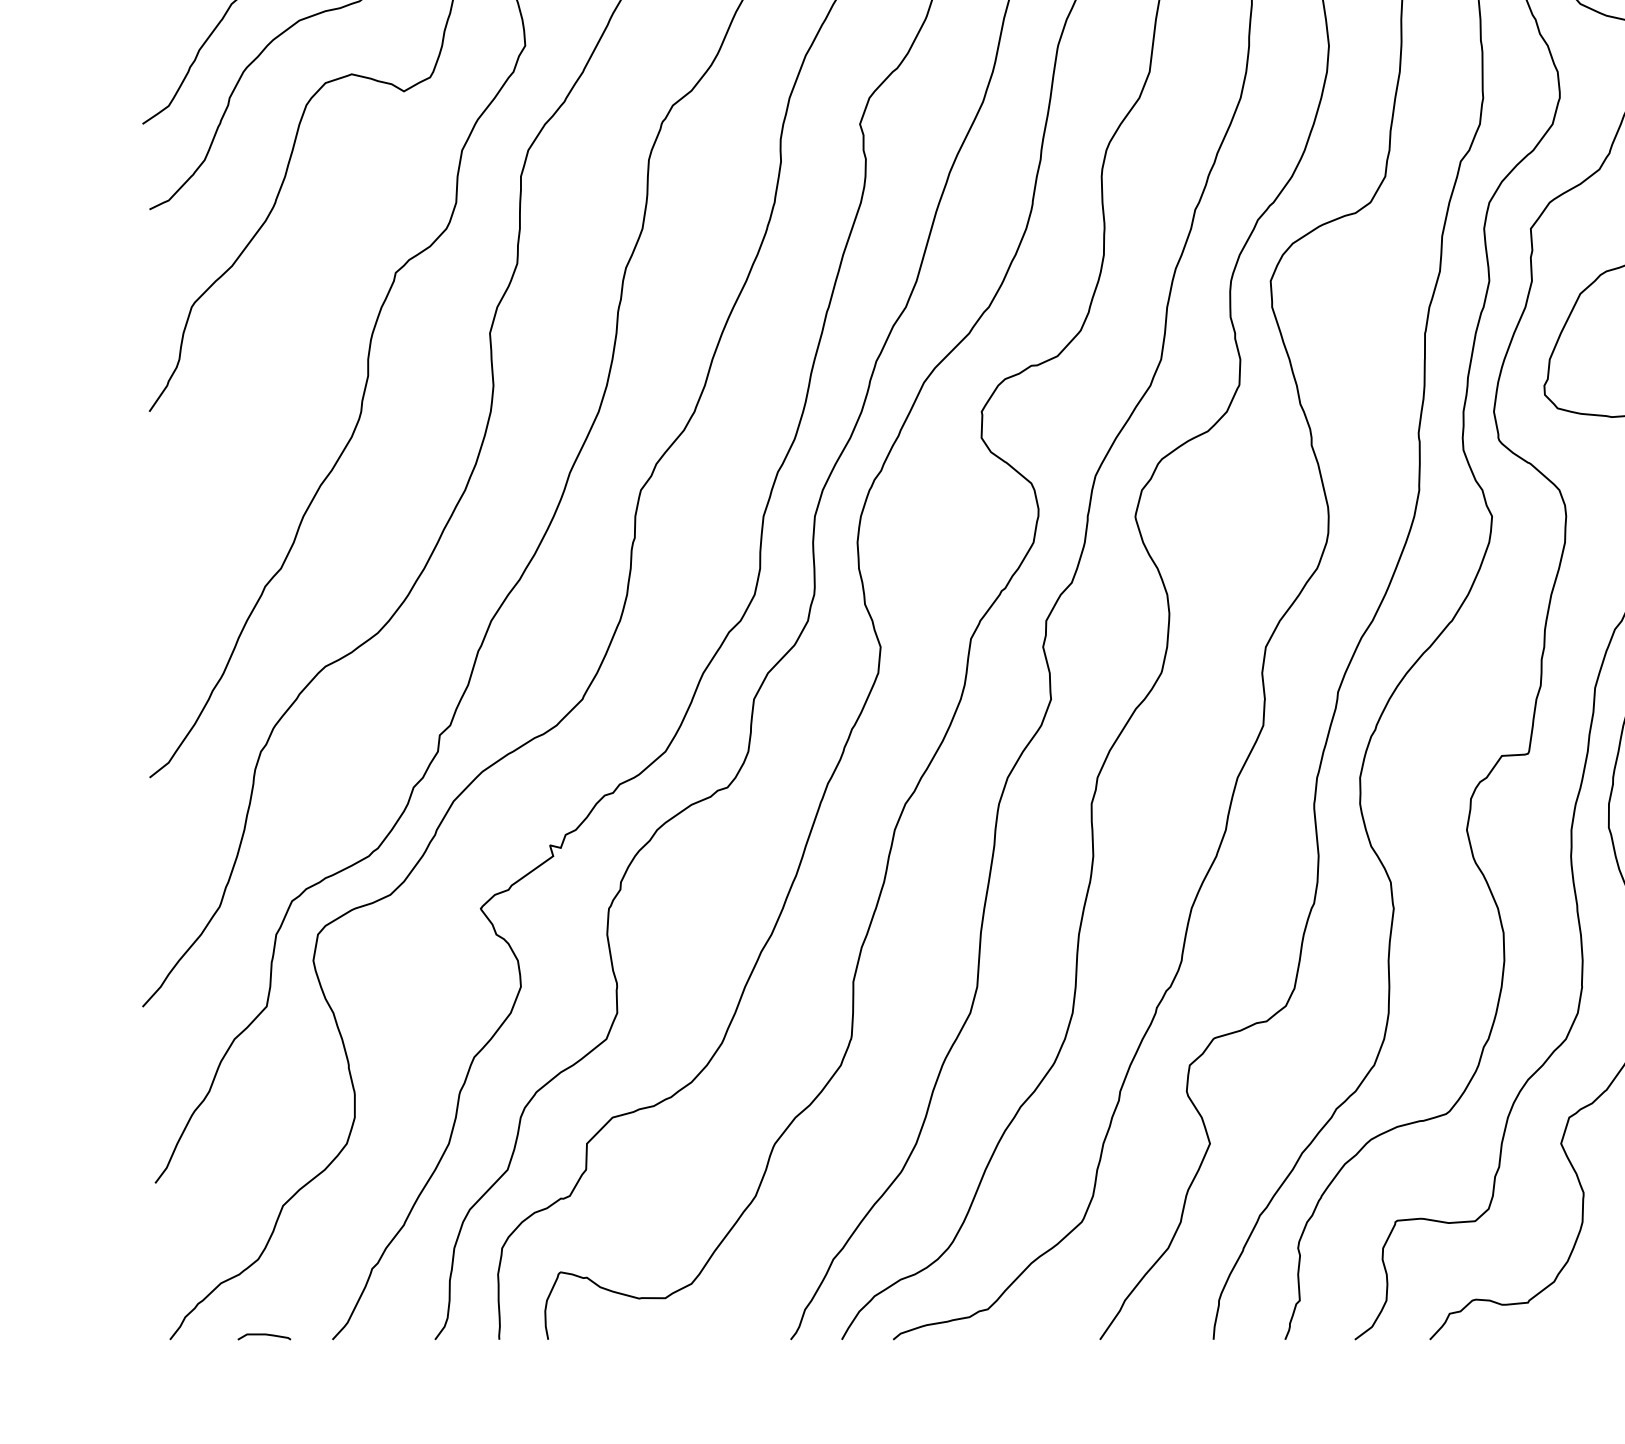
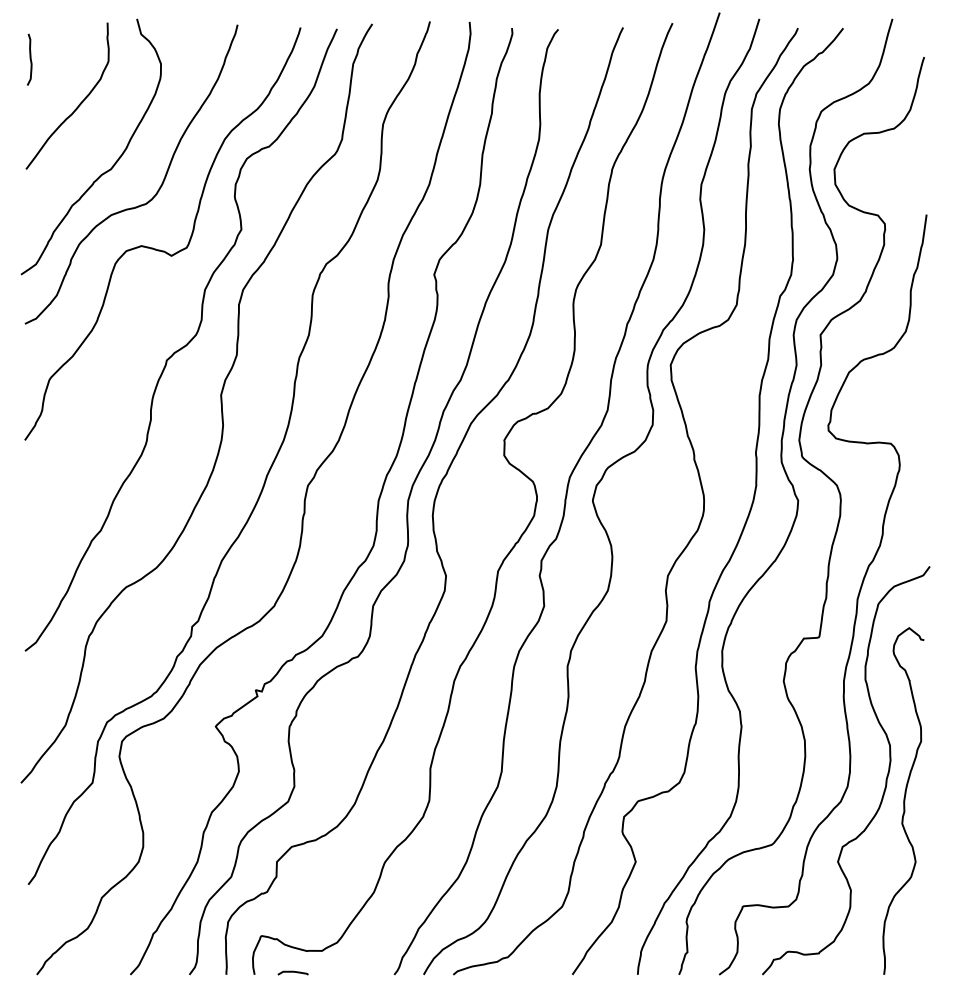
curve: (263, 1335) -> (292, 972), moved

